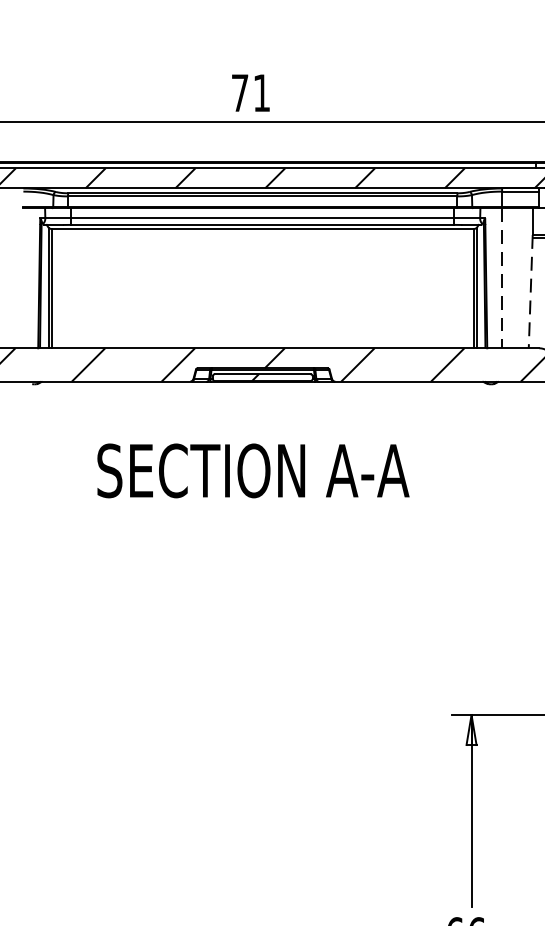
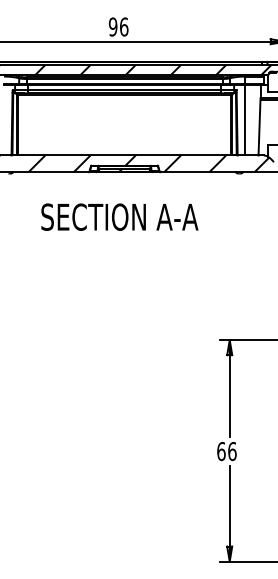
text: (250, 92) -> (118, 26), 71 -> 96
line: (502, 278) -> (245, 120), dashed -> solid
line: (530, 290) -> (259, 126), dashed -> solid

